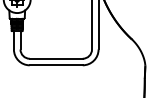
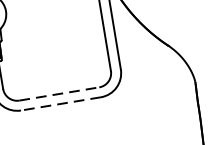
line: (56, 58) -> (59, 93), solid -> dashed
line: (55, 65) -> (59, 104), solid -> dashed

